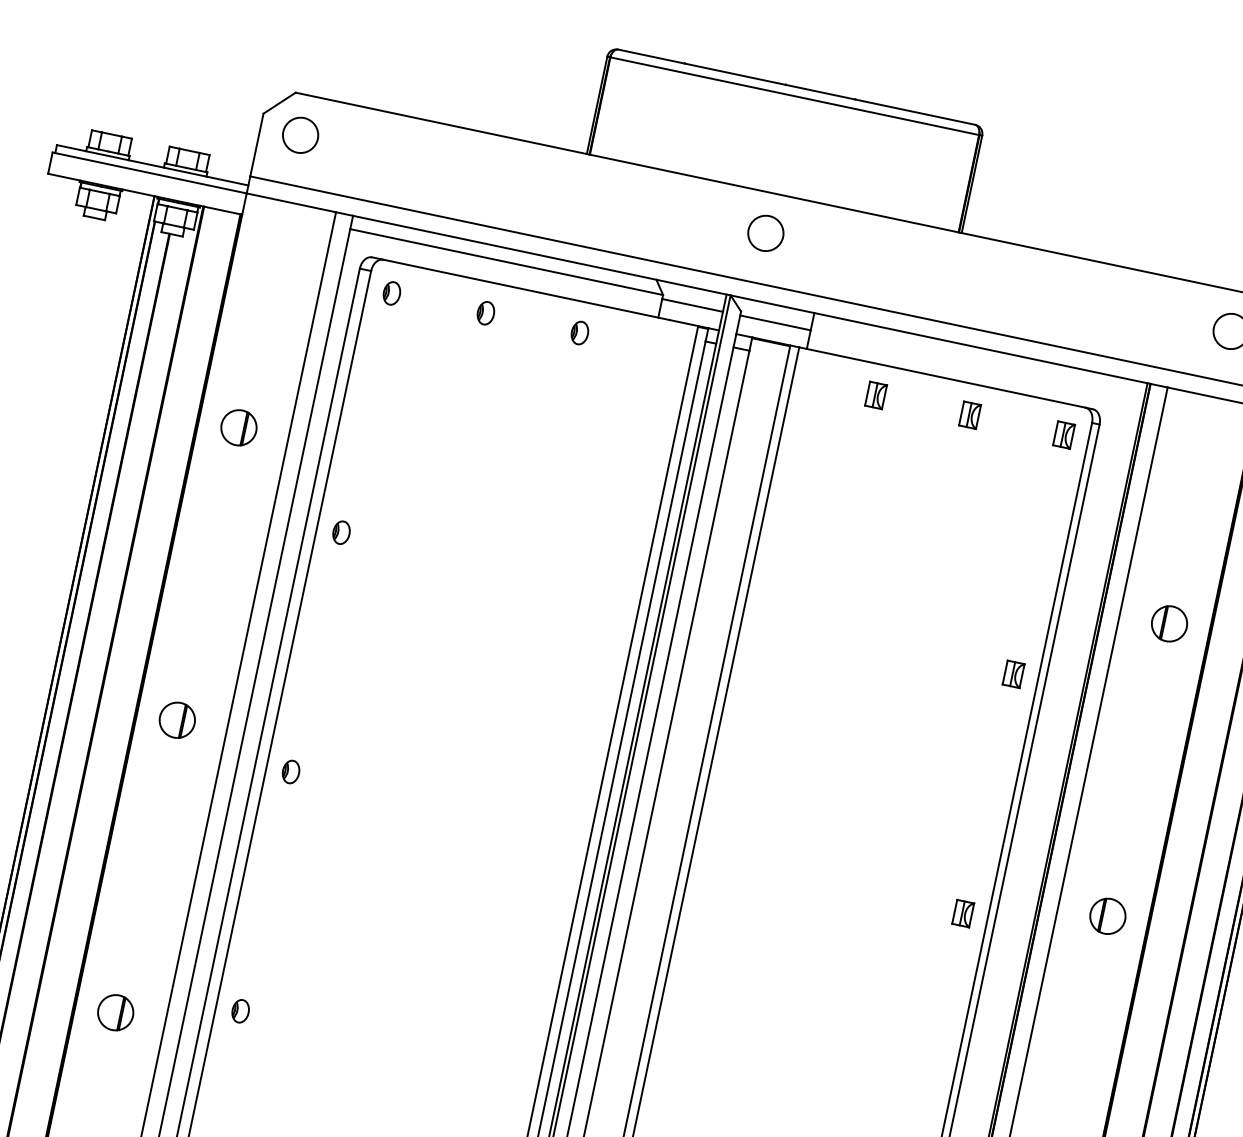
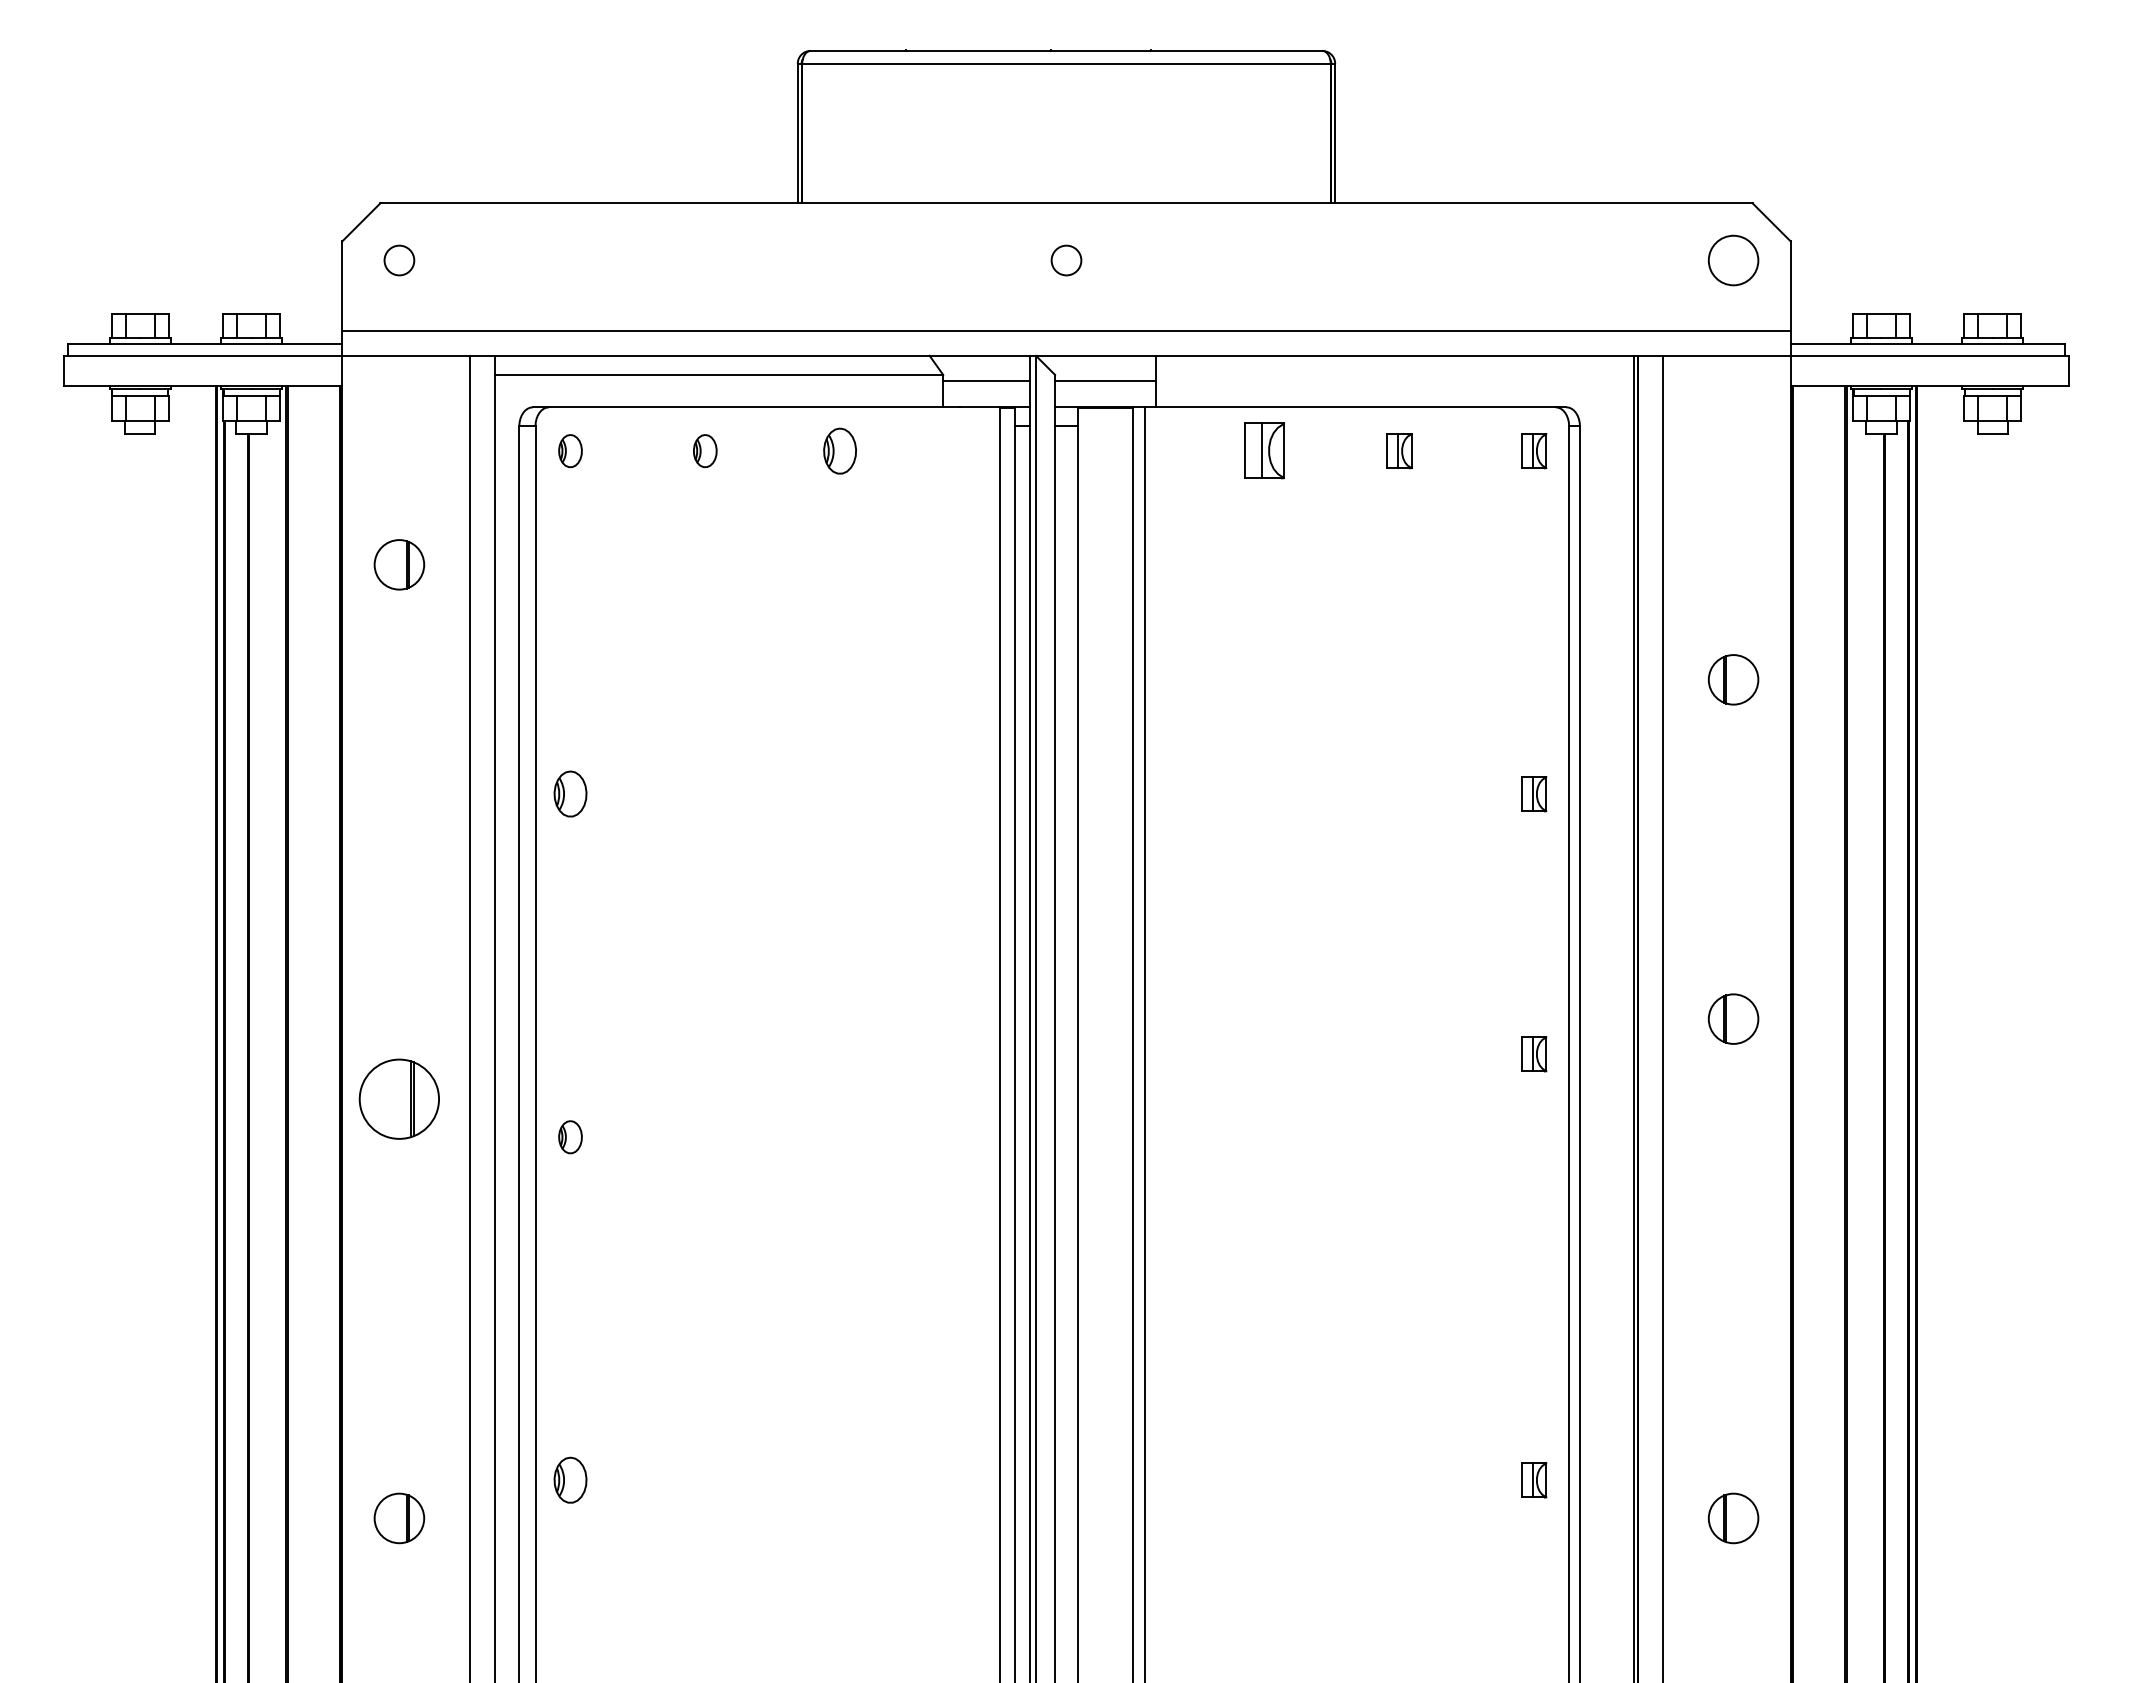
circle: (300, 135) -> (399, 260), size x0.6
circle: (765, 233) -> (1066, 260), size x0.6
part: (579, 332) -> (839, 450), size x1.4
part: (875, 395) -> (1264, 451), size x1.6
part: (239, 427) -> (399, 564), moved
part: (341, 532) -> (570, 794), size x1.4
part: (177, 719) -> (399, 1098), size x1.6
part: (963, 913) -> (1534, 1054), moved
part: (1107, 915) -> (1733, 1018), moved
part: (240, 1011) -> (570, 1480), size x1.4

